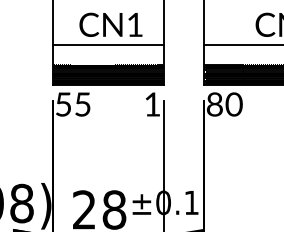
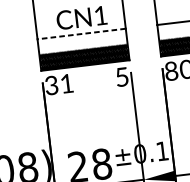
line: (108, 44) -> (81, 33), solid -> dashed
text: (72, 104) -> (58, 84), 55 -> 31
text: (152, 104) -> (122, 77), 1 -> 5

